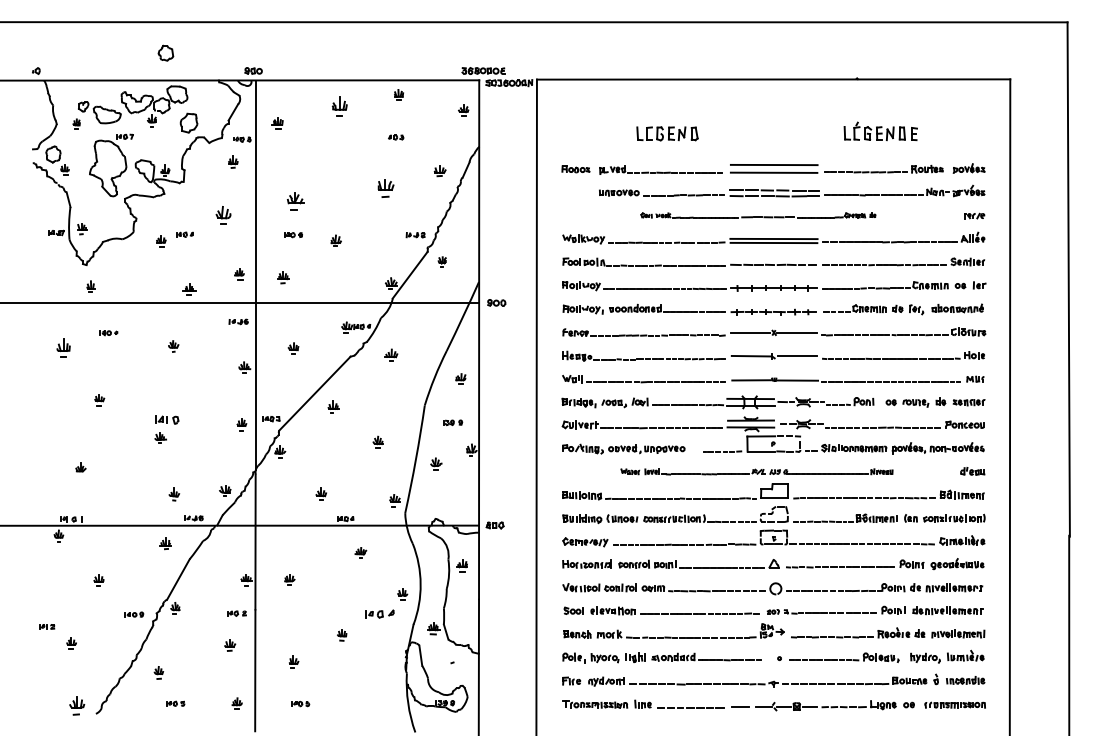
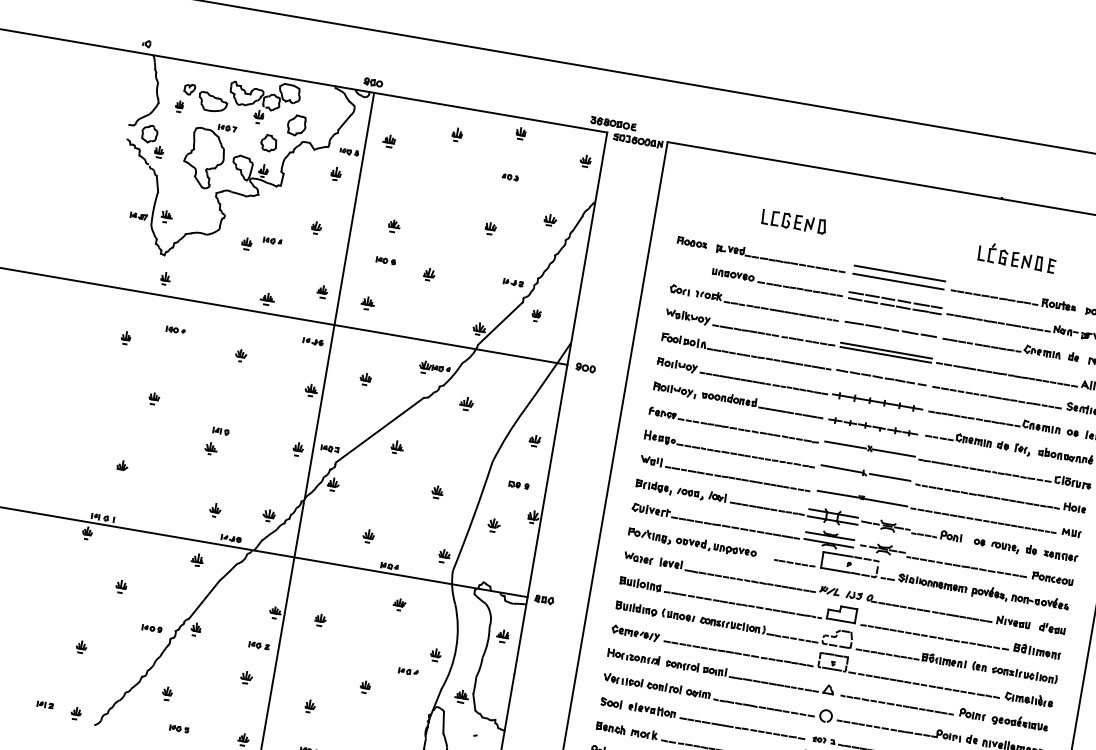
part: (165, 52) -> (268, 142), moved
part: (339, 105) -> (456, 133), size x0.62
part: (385, 188) -> (490, 228), size x0.62
part: (295, 201) -> (393, 226), size x0.62
part: (223, 215) -> (316, 227), size x0.62
part: (758, 215) -> (874, 323), size x1.67
part: (63, 348) -> (125, 338), size x0.62
part: (167, 419) -> (221, 430), size x0.62
part: (756, 471) -> (826, 590), size x1.43
part: (379, 613) -> (408, 671), size x0.62
part: (47, 626) -> (45, 704), moved
part: (76, 705) -> (75, 713), size x0.62

